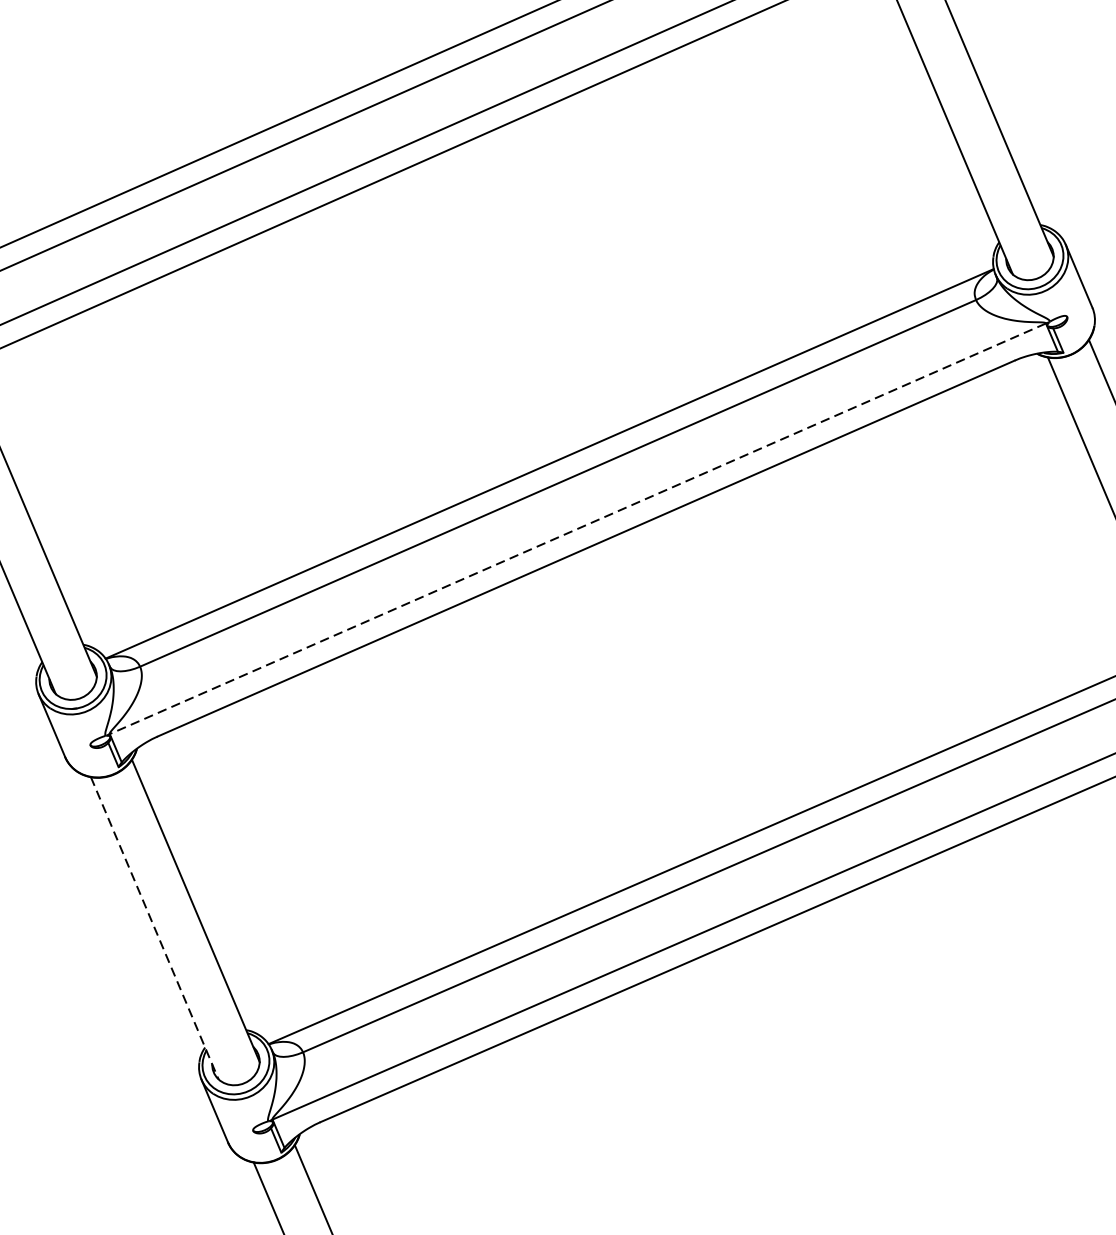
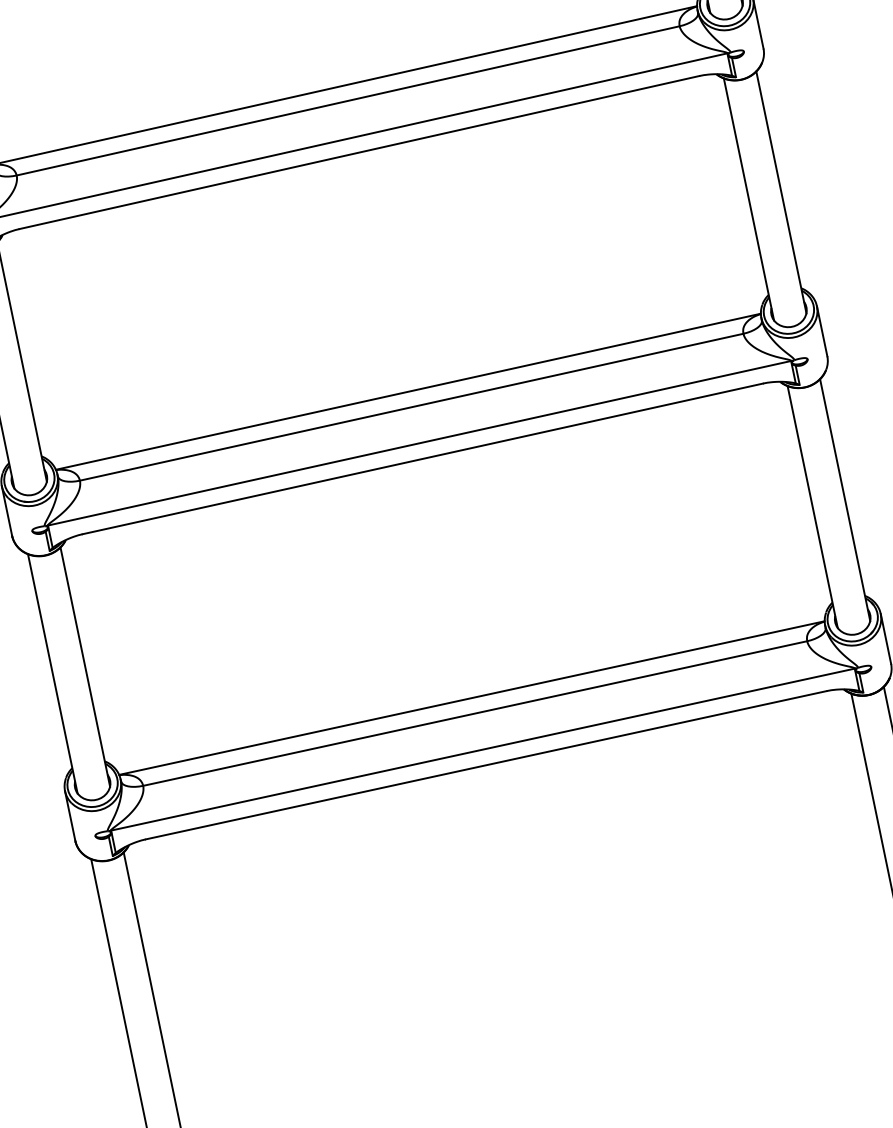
line: (577, 529) -> (419, 443), dashed -> solid
line: (154, 929) -> (52, 674), dashed -> solid

